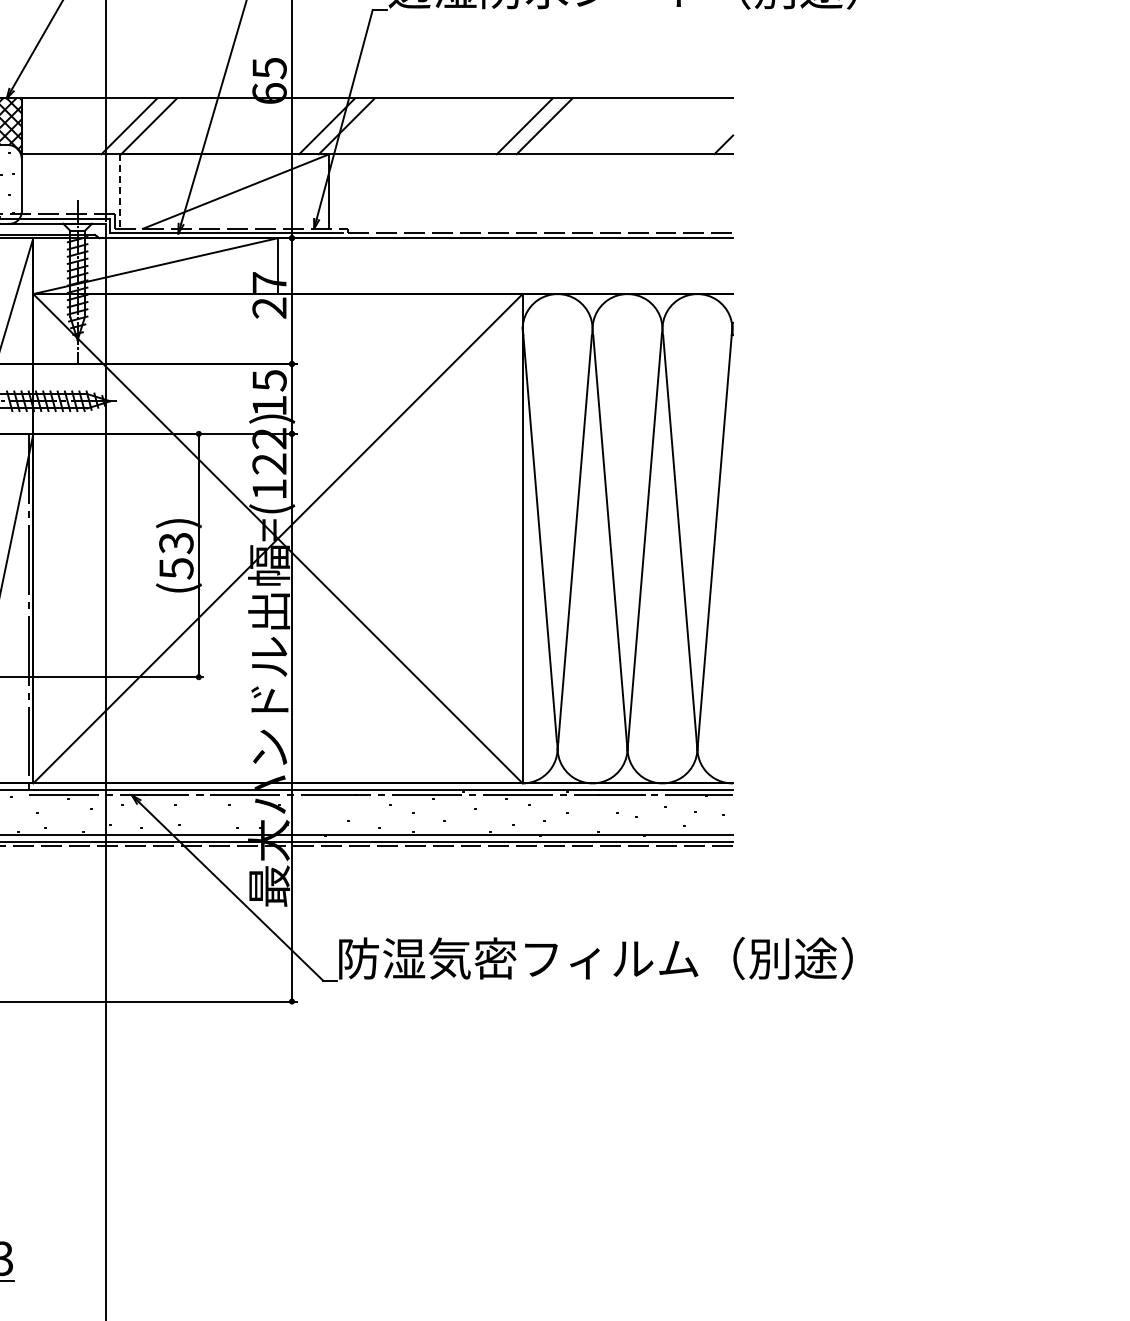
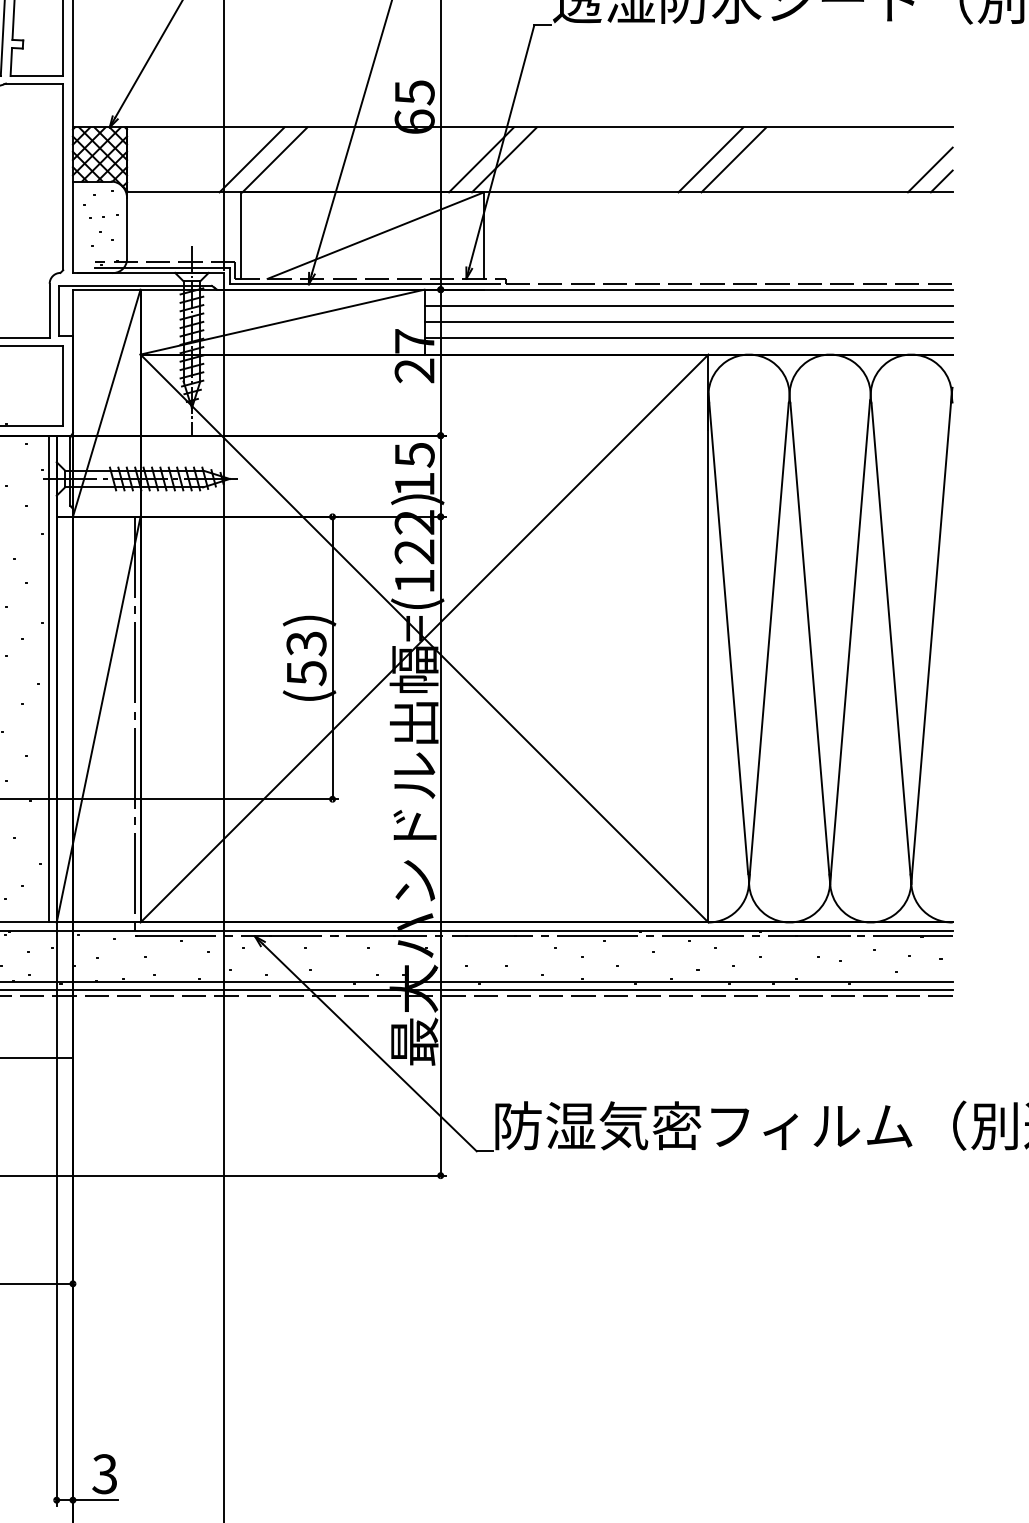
line: (713, 134) -> (929, 169), added
line: (119, 192) -> (240, 236), dashed -> solid
line: (505, 252) -> (688, 306), added
line: (505, 266) -> (688, 322), added
line: (505, 280) -> (688, 338), added

